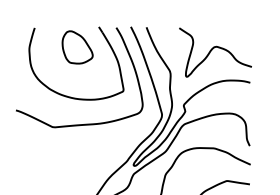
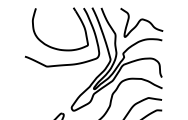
part: (76, 46) -> (60, 19), removed

